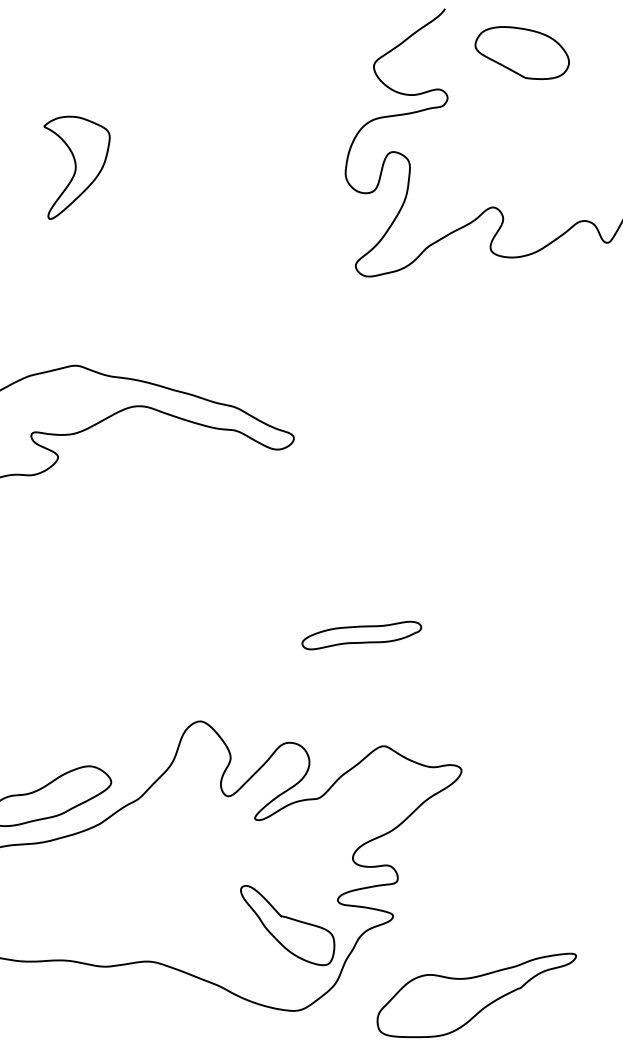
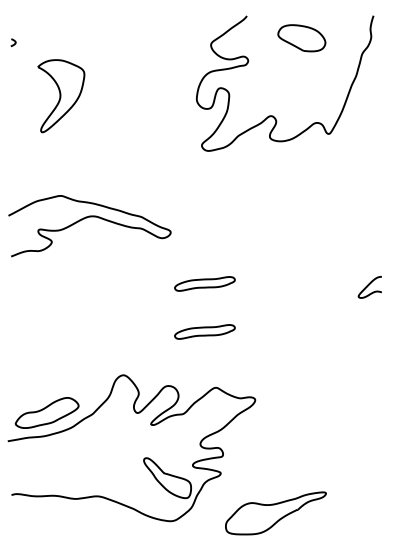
part: (521, 53) -> (301, 38), moved
part: (77, 166) -> (61, 95), size x1.4
part: (360, 539) -> (204, 283), added
part: (475, 995) -> (275, 513), moved

